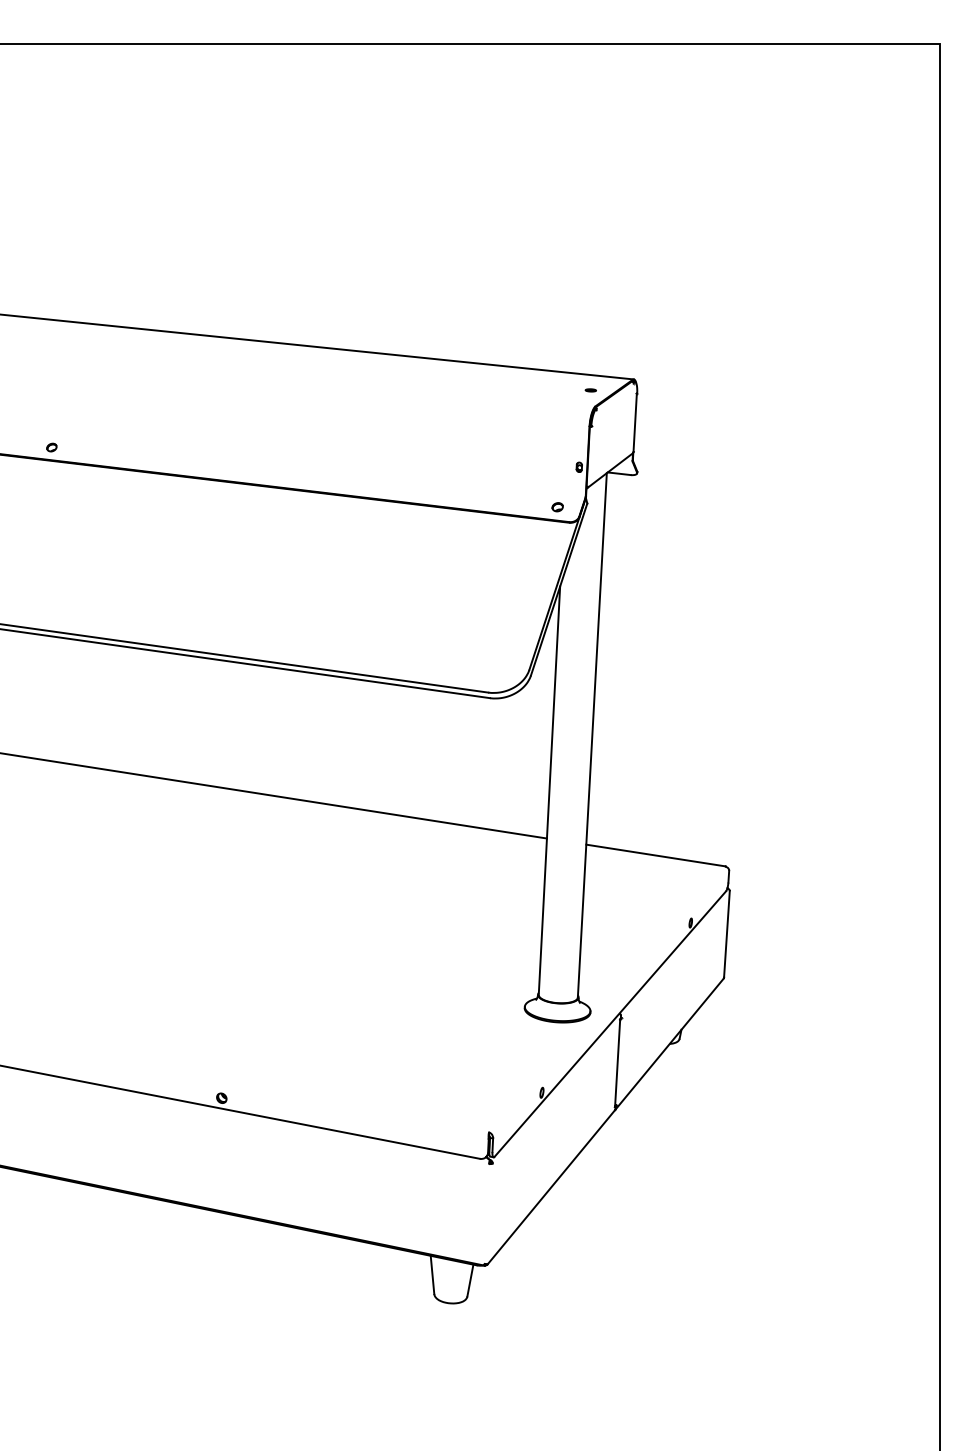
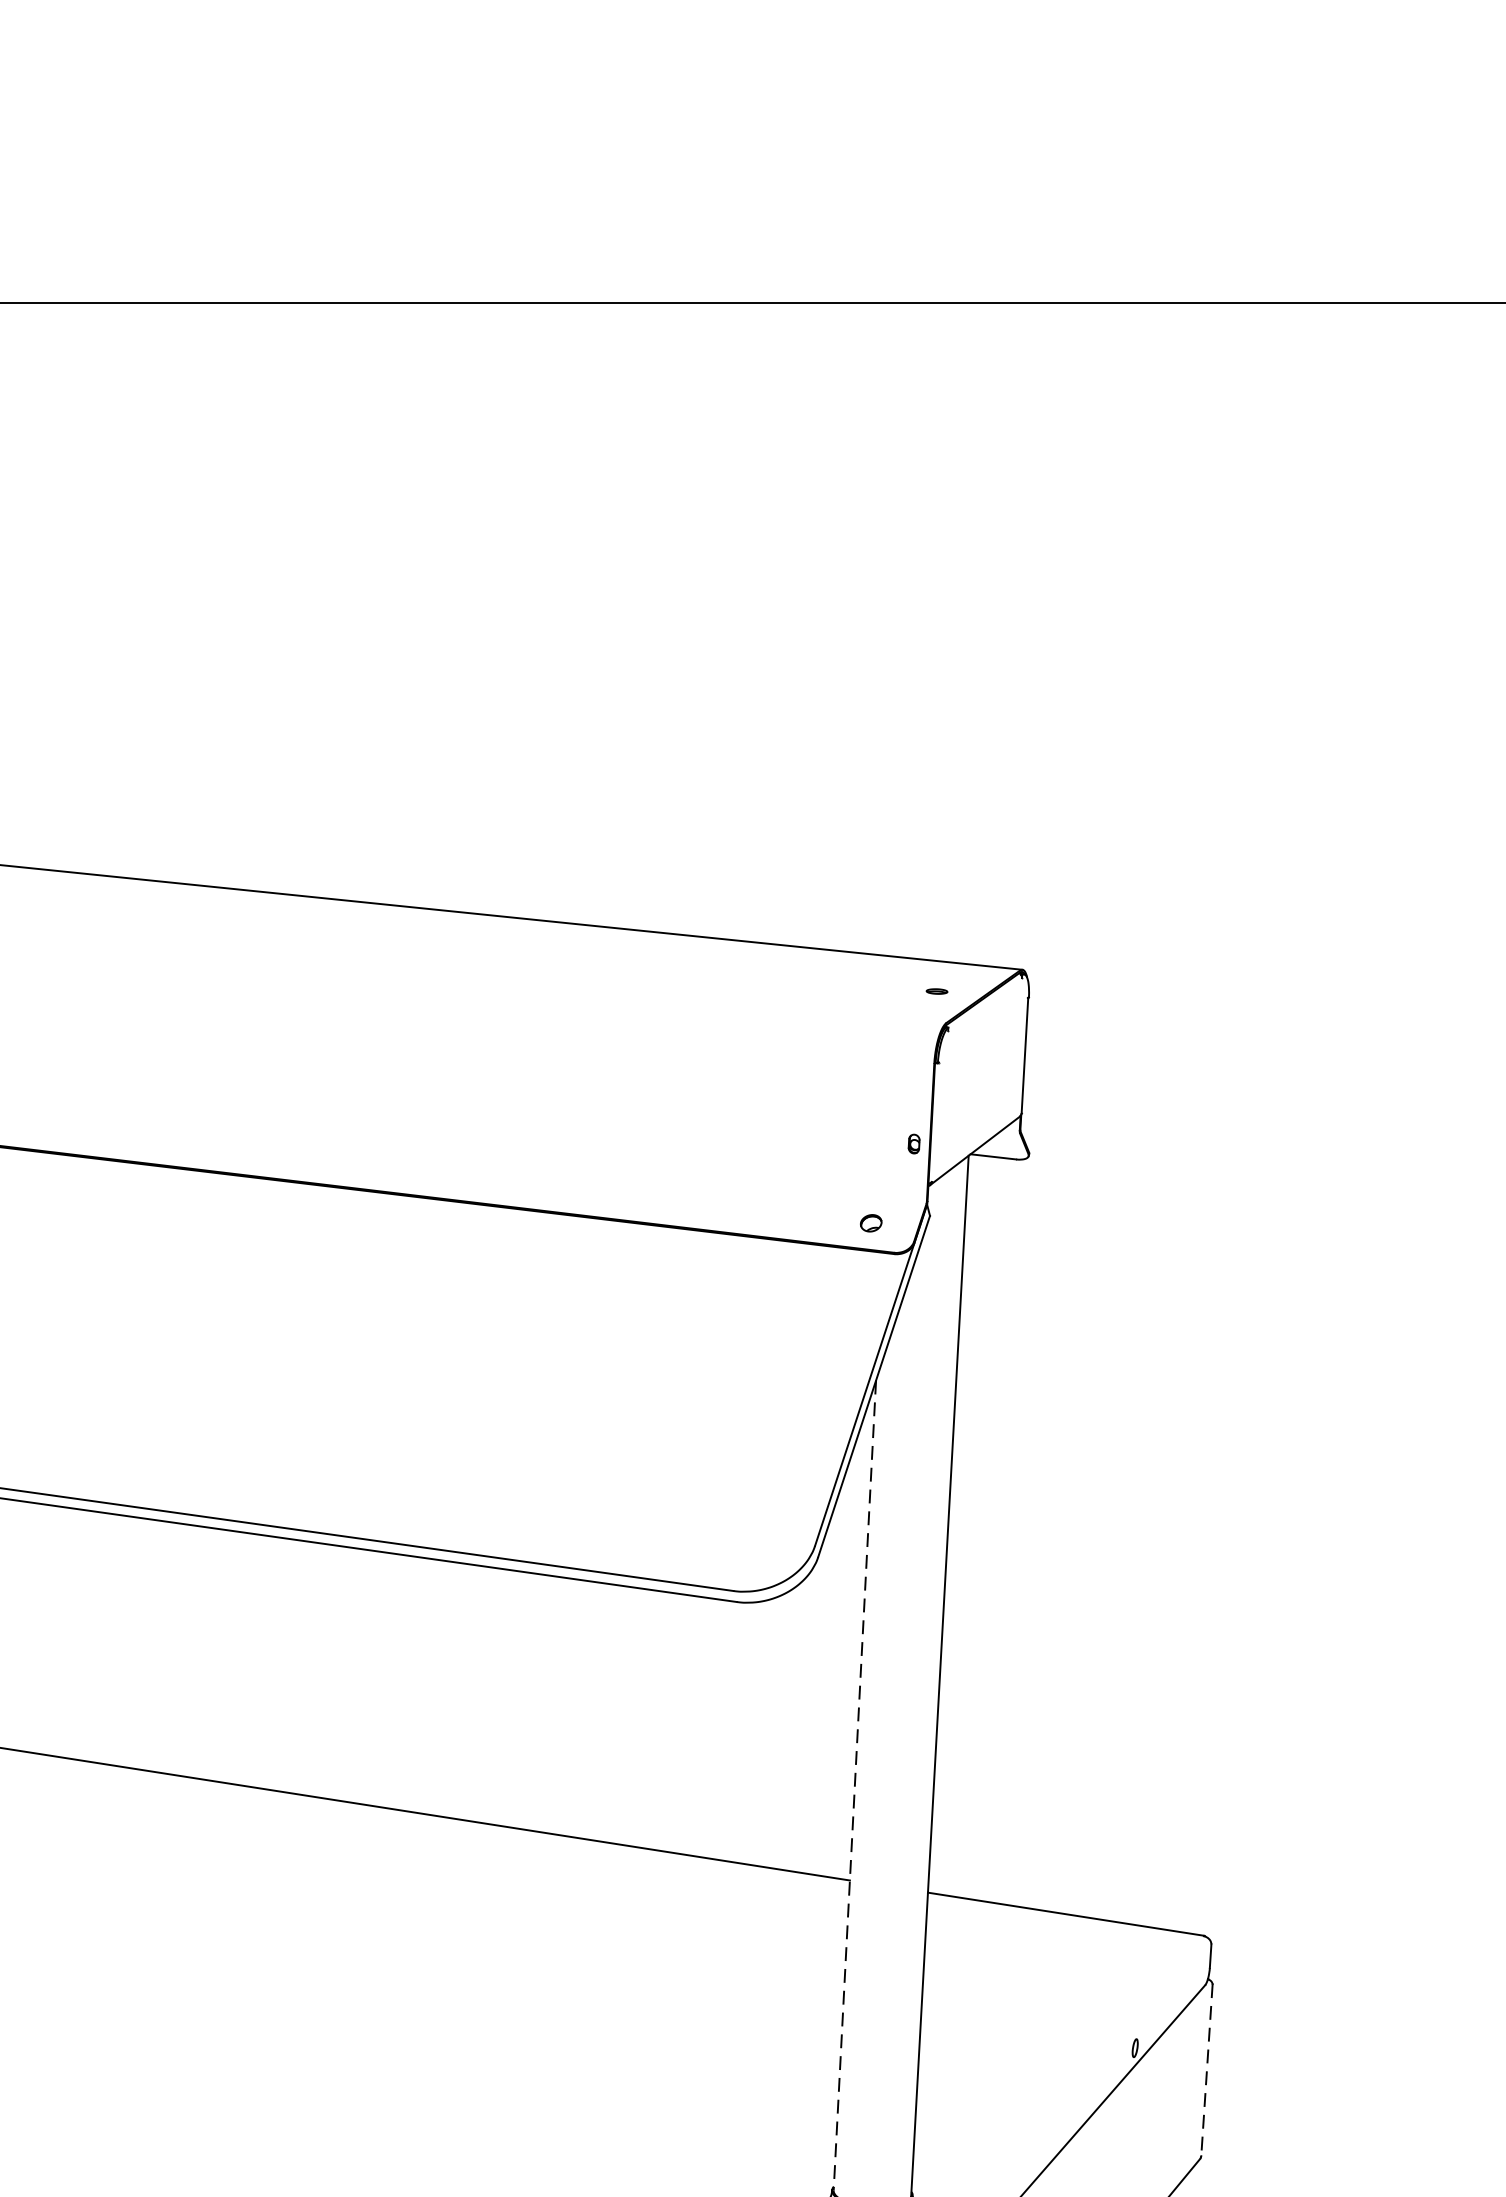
line: (549, 791) -> (854, 1787), solid -> dashed
line: (726, 934) -> (1206, 2070), solid -> dashed

